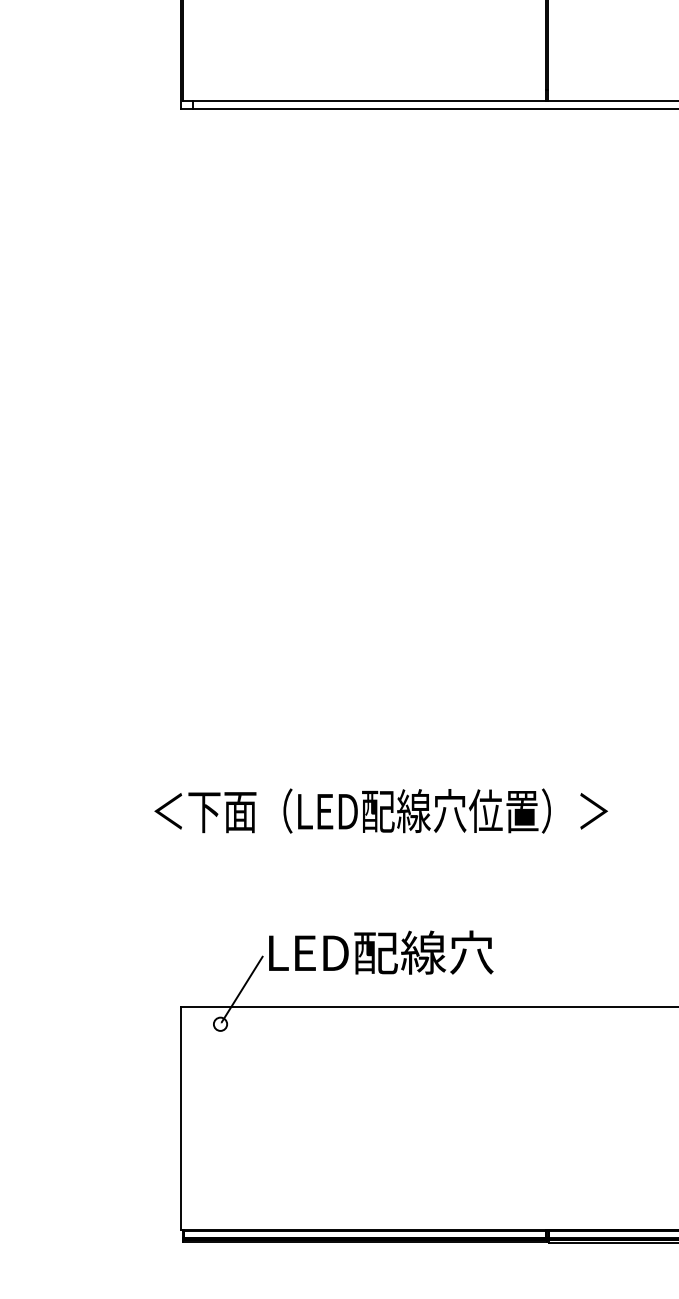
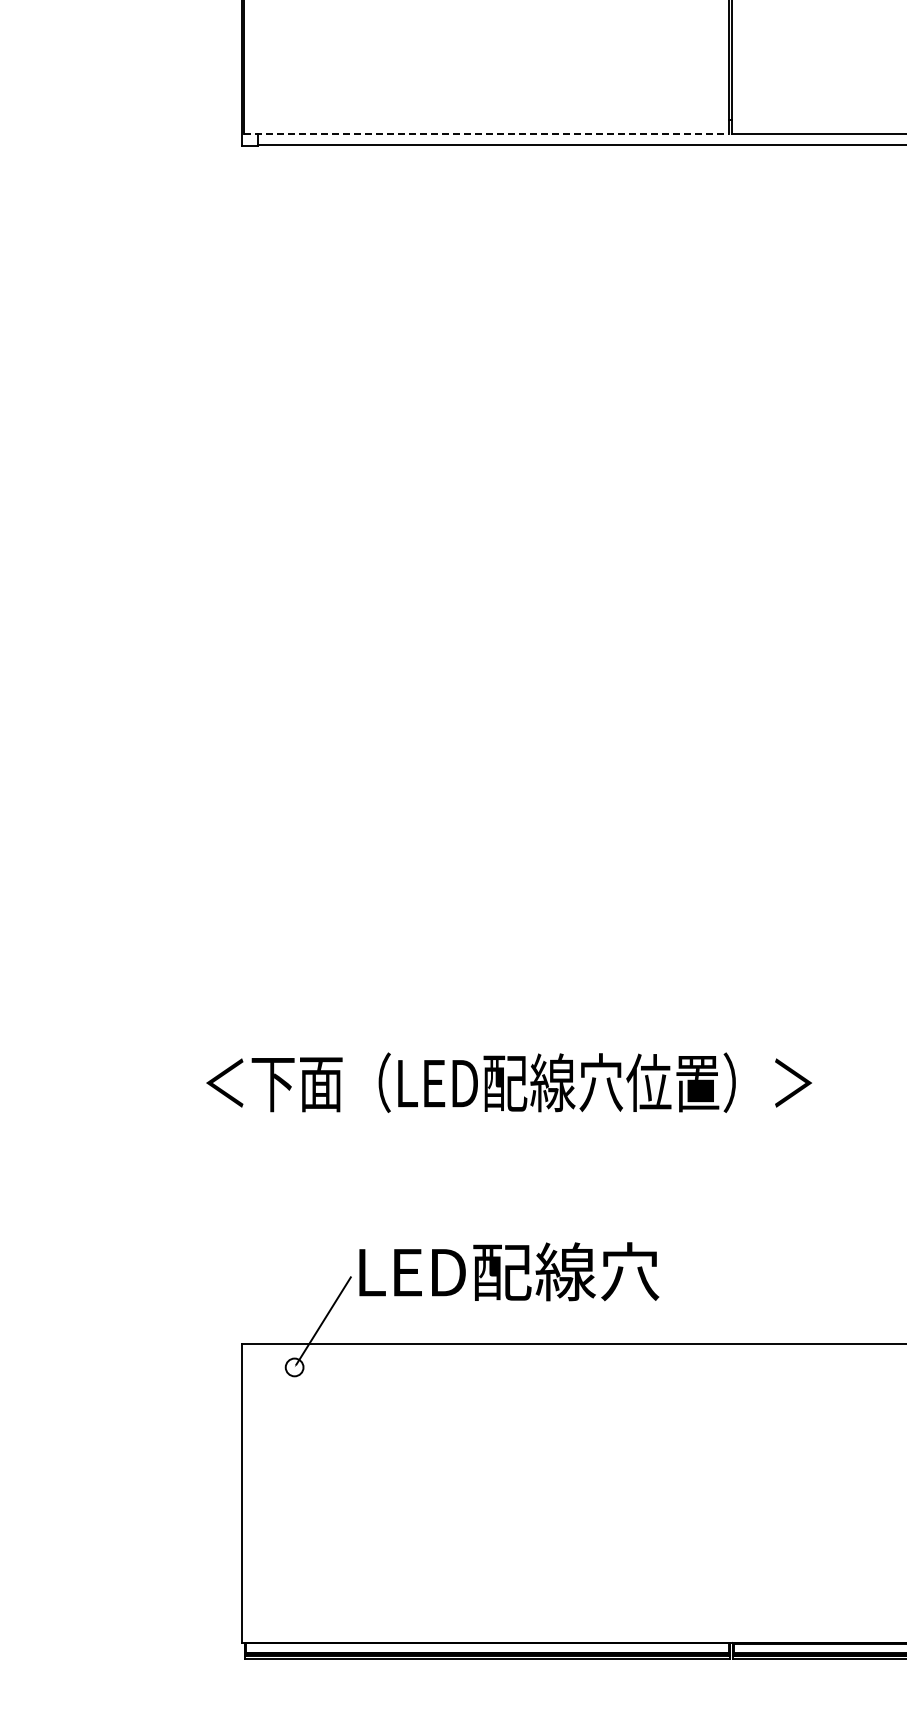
line: (364, 100) -> (486, 134), solid -> dashed

